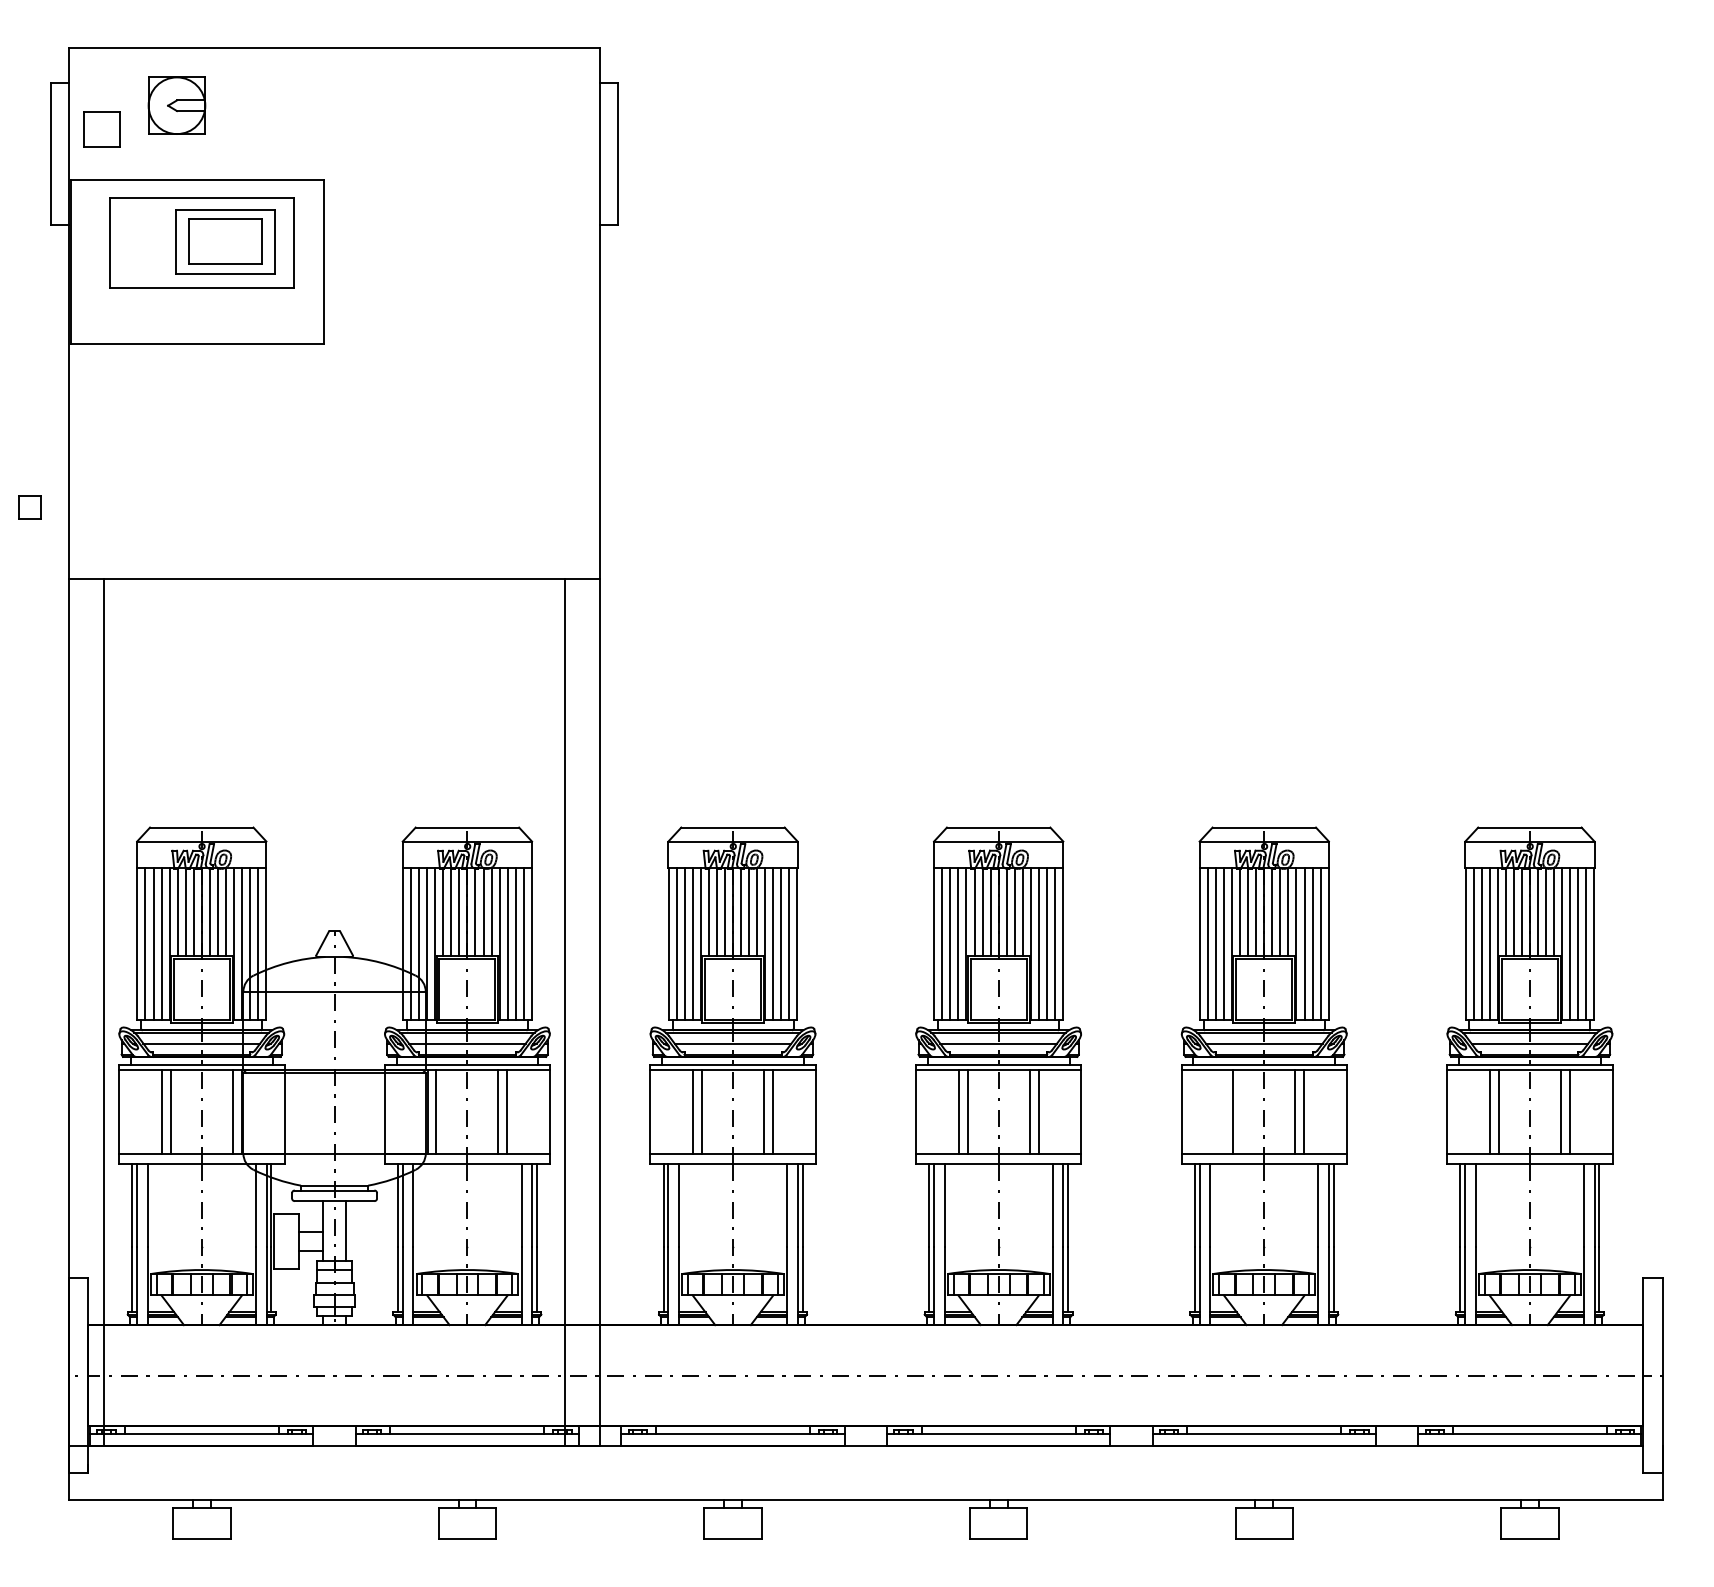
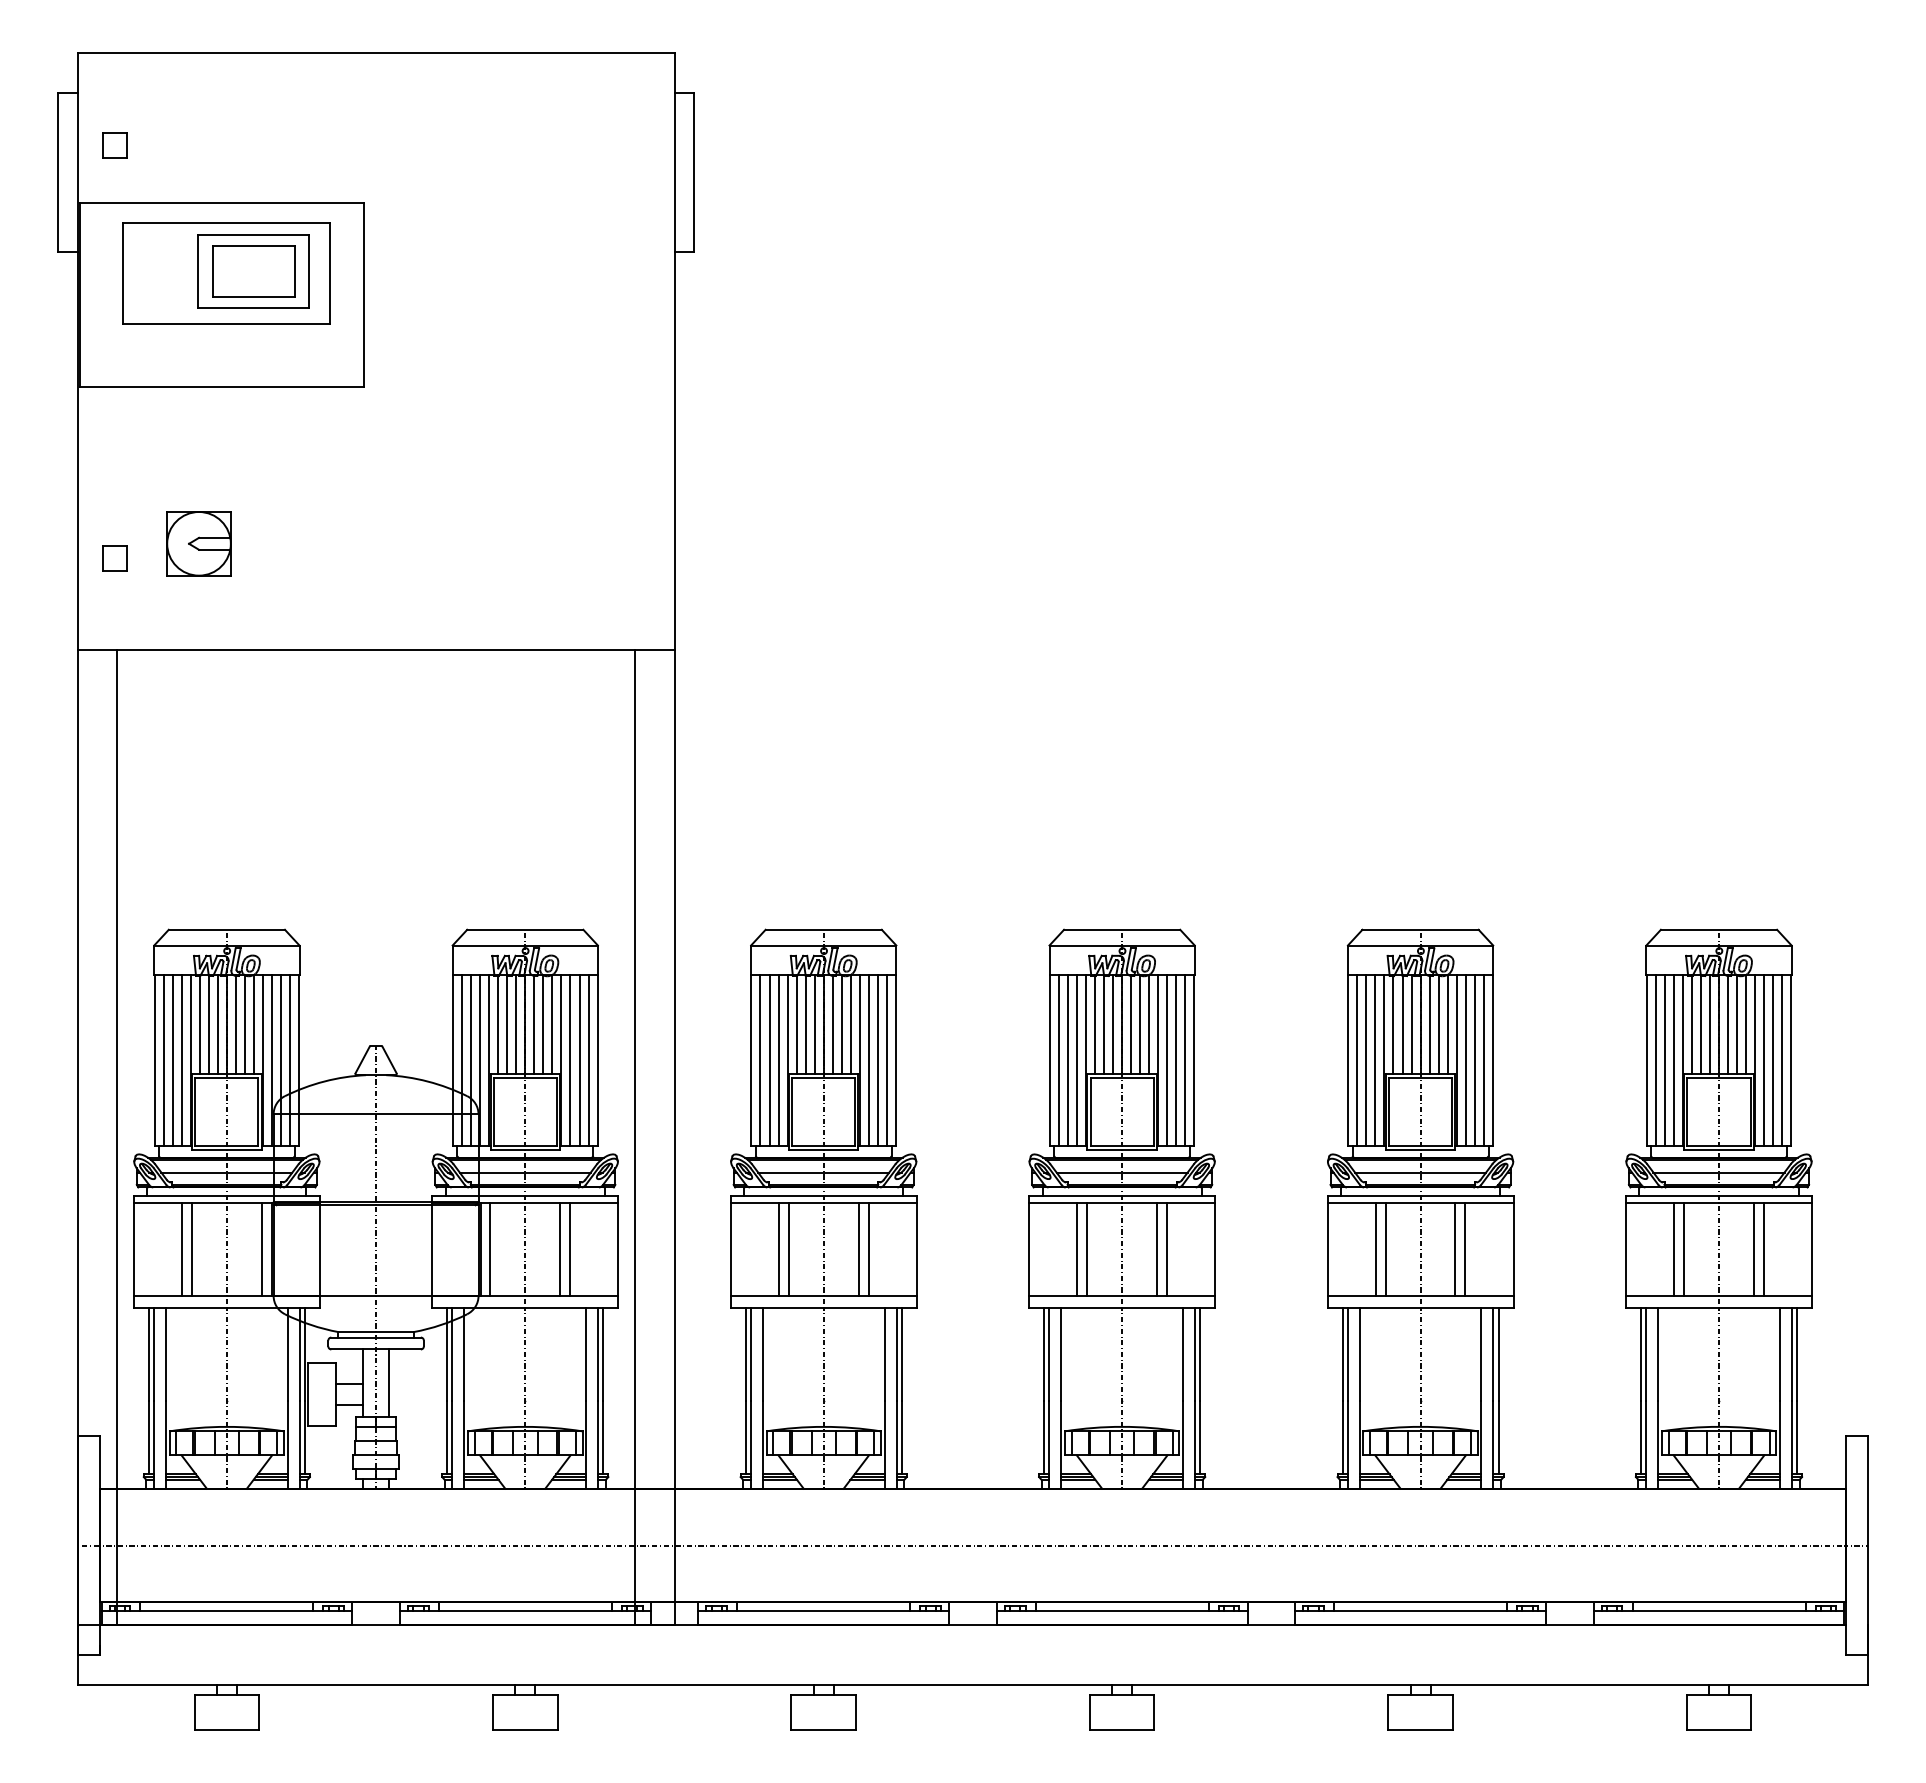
part: (176, 105) -> (198, 543), moved
part: (101, 129) -> (114, 145), size x0.62
part: (29, 507) -> (114, 558), moved
line: (1224, 1112) -> (1375, 1249), added

